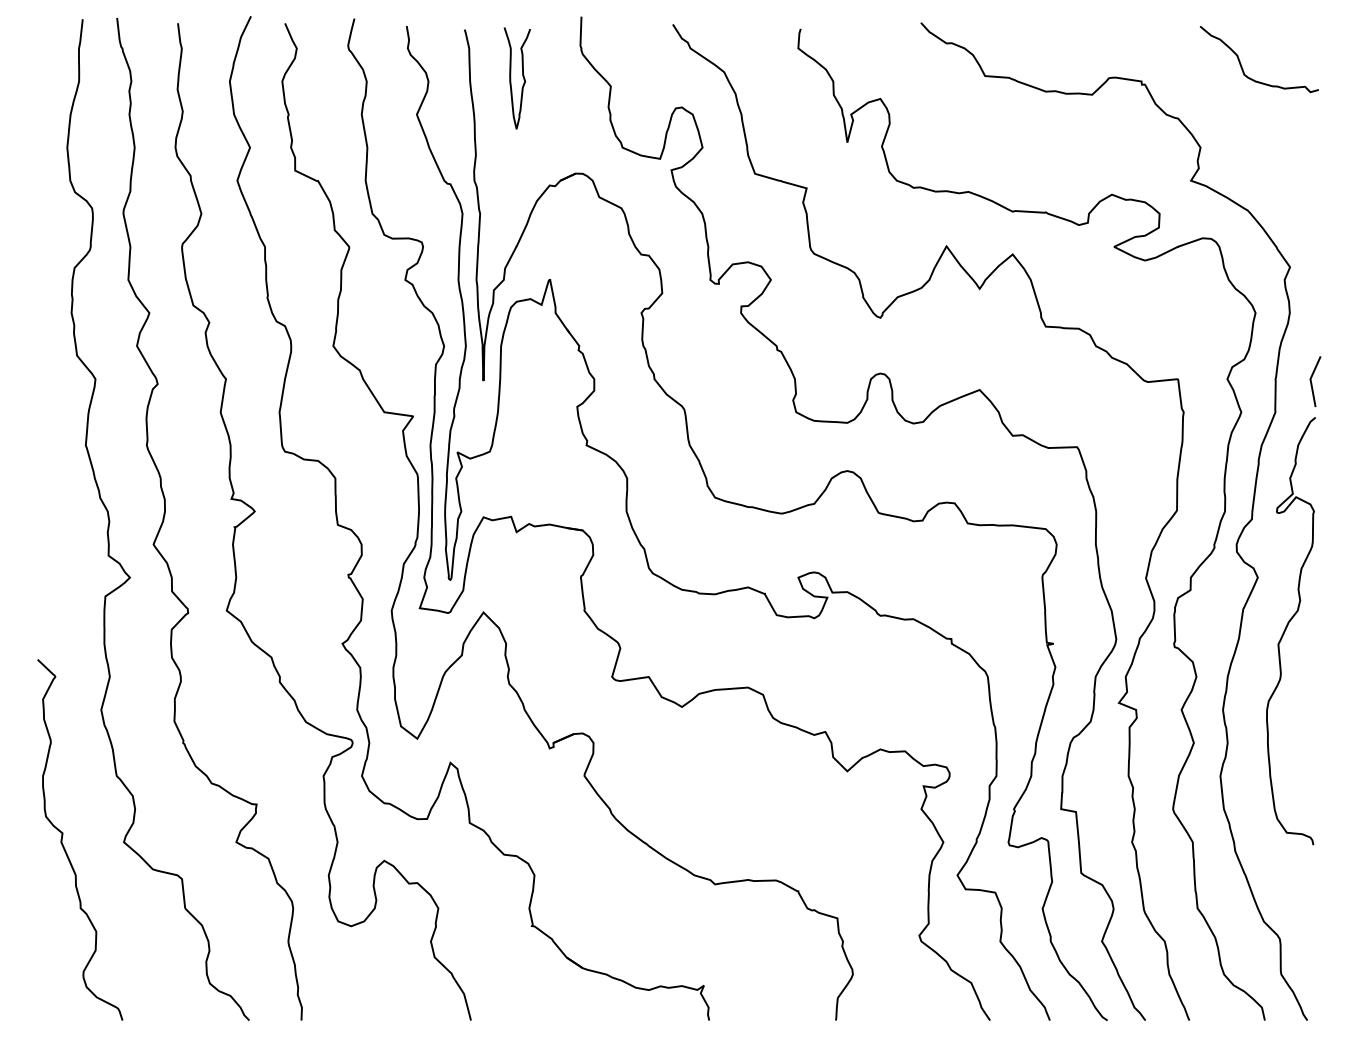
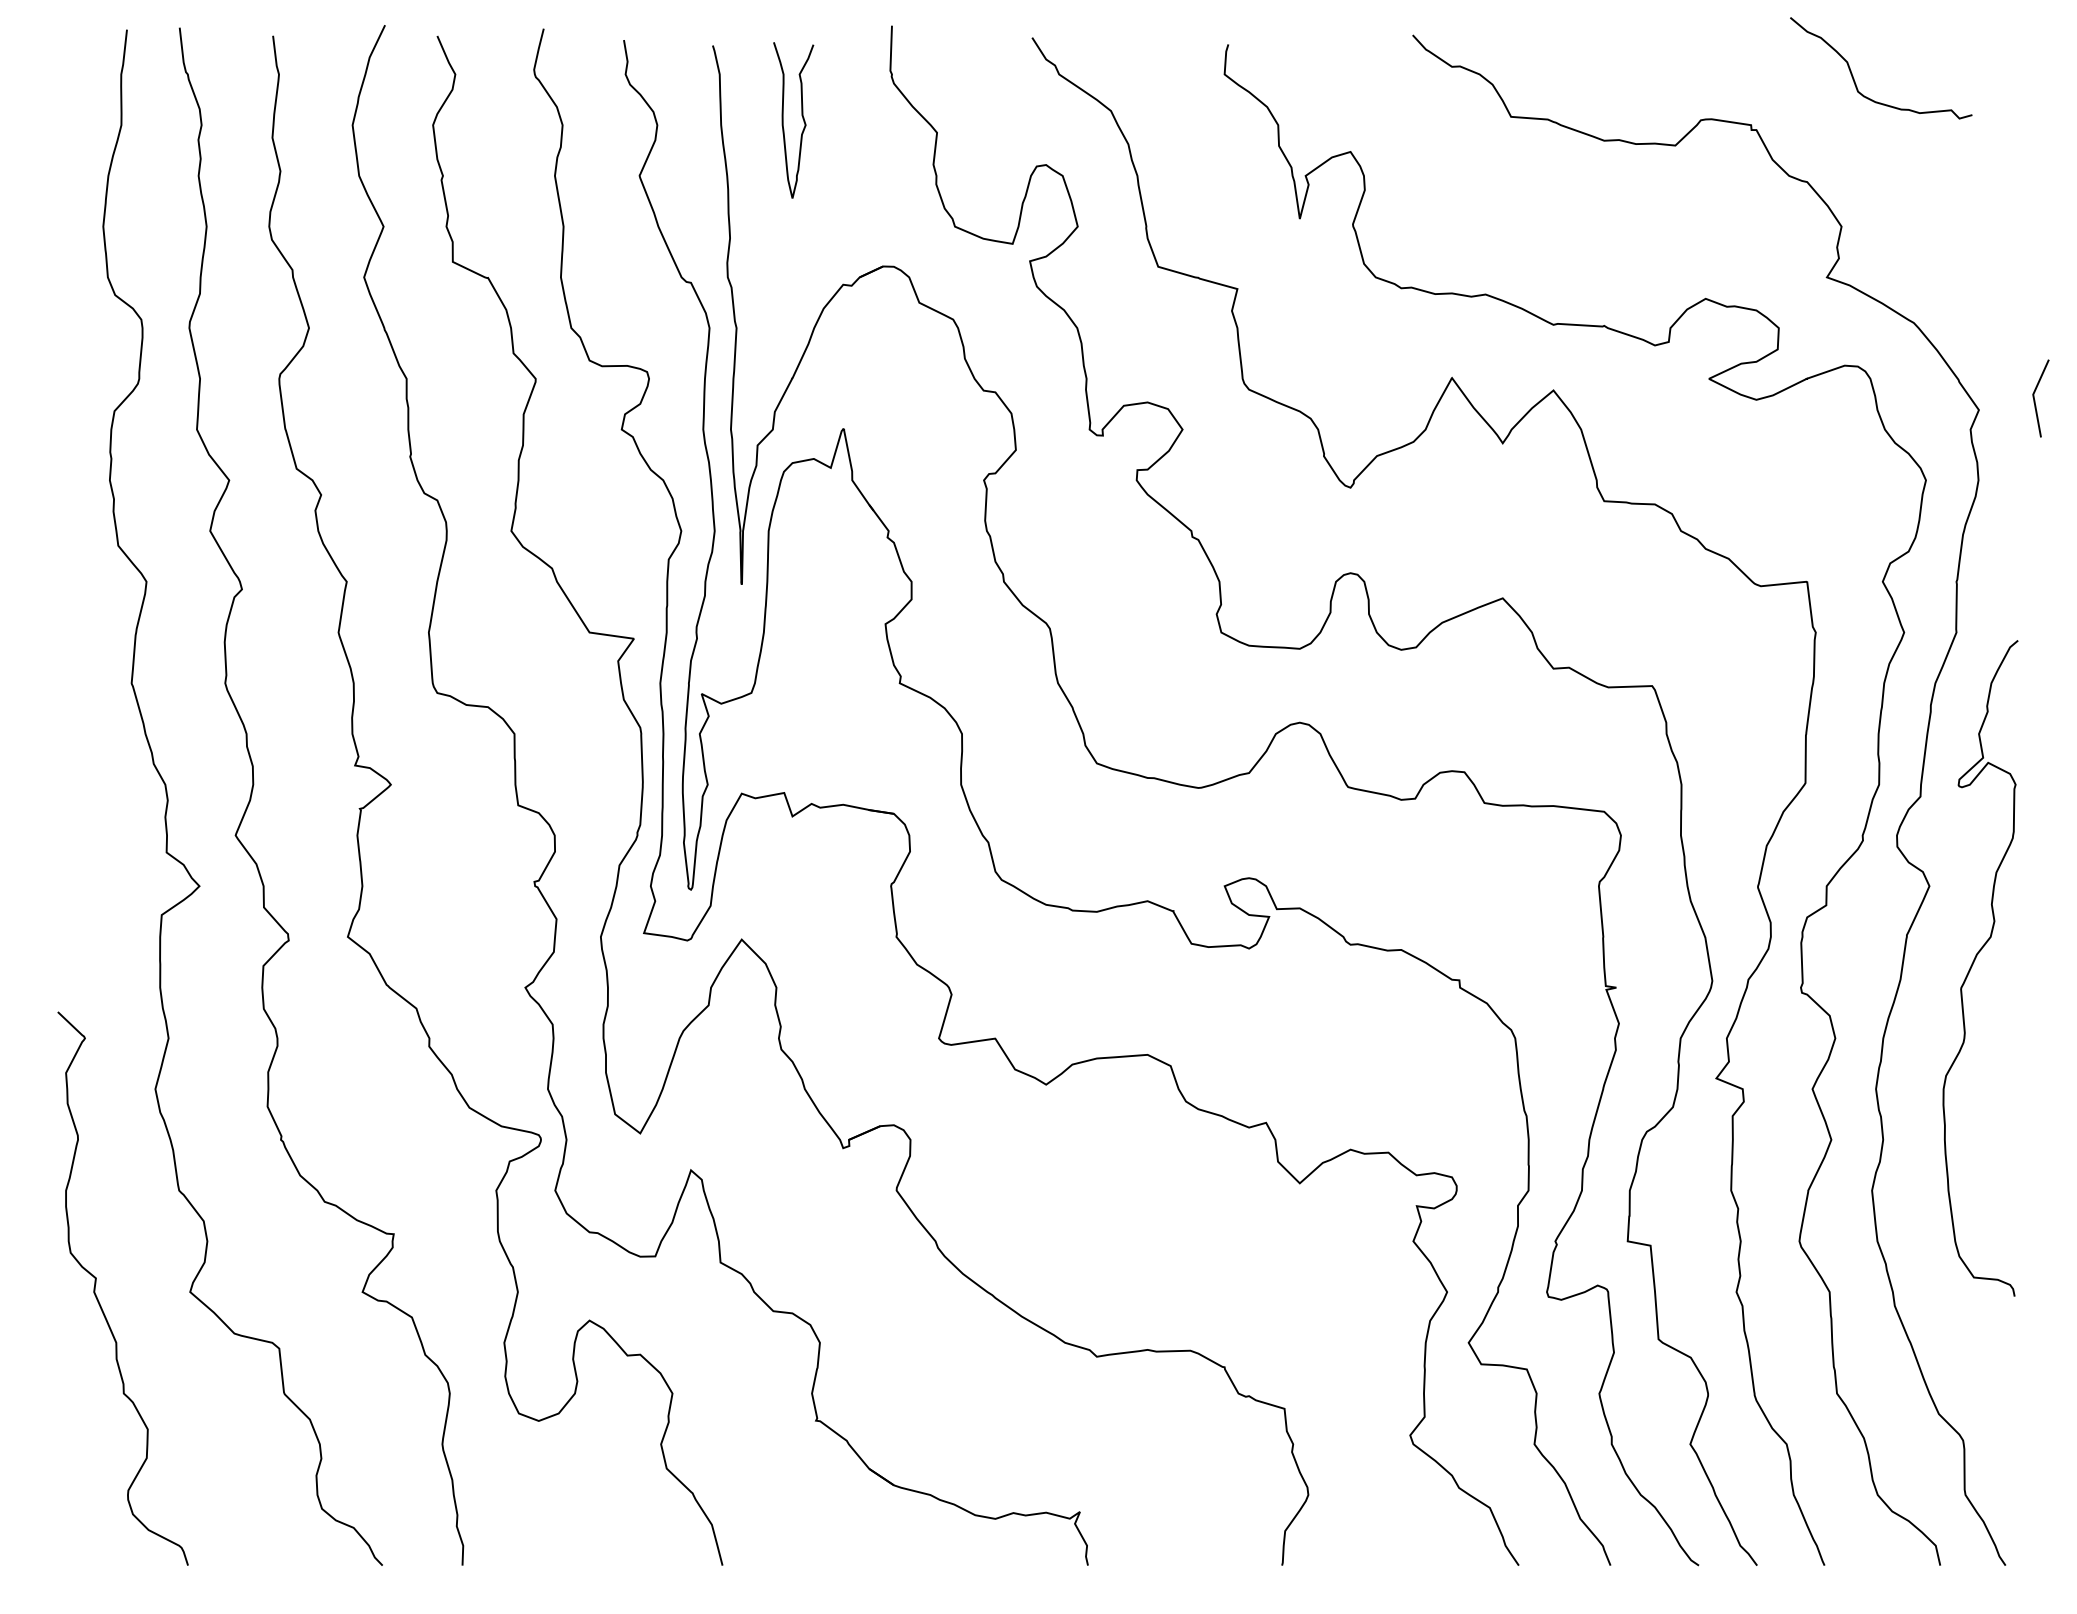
curve: (1241, 63) -> (1853, 74), moved
line: (1312, 383) -> (2036, 401), moved

